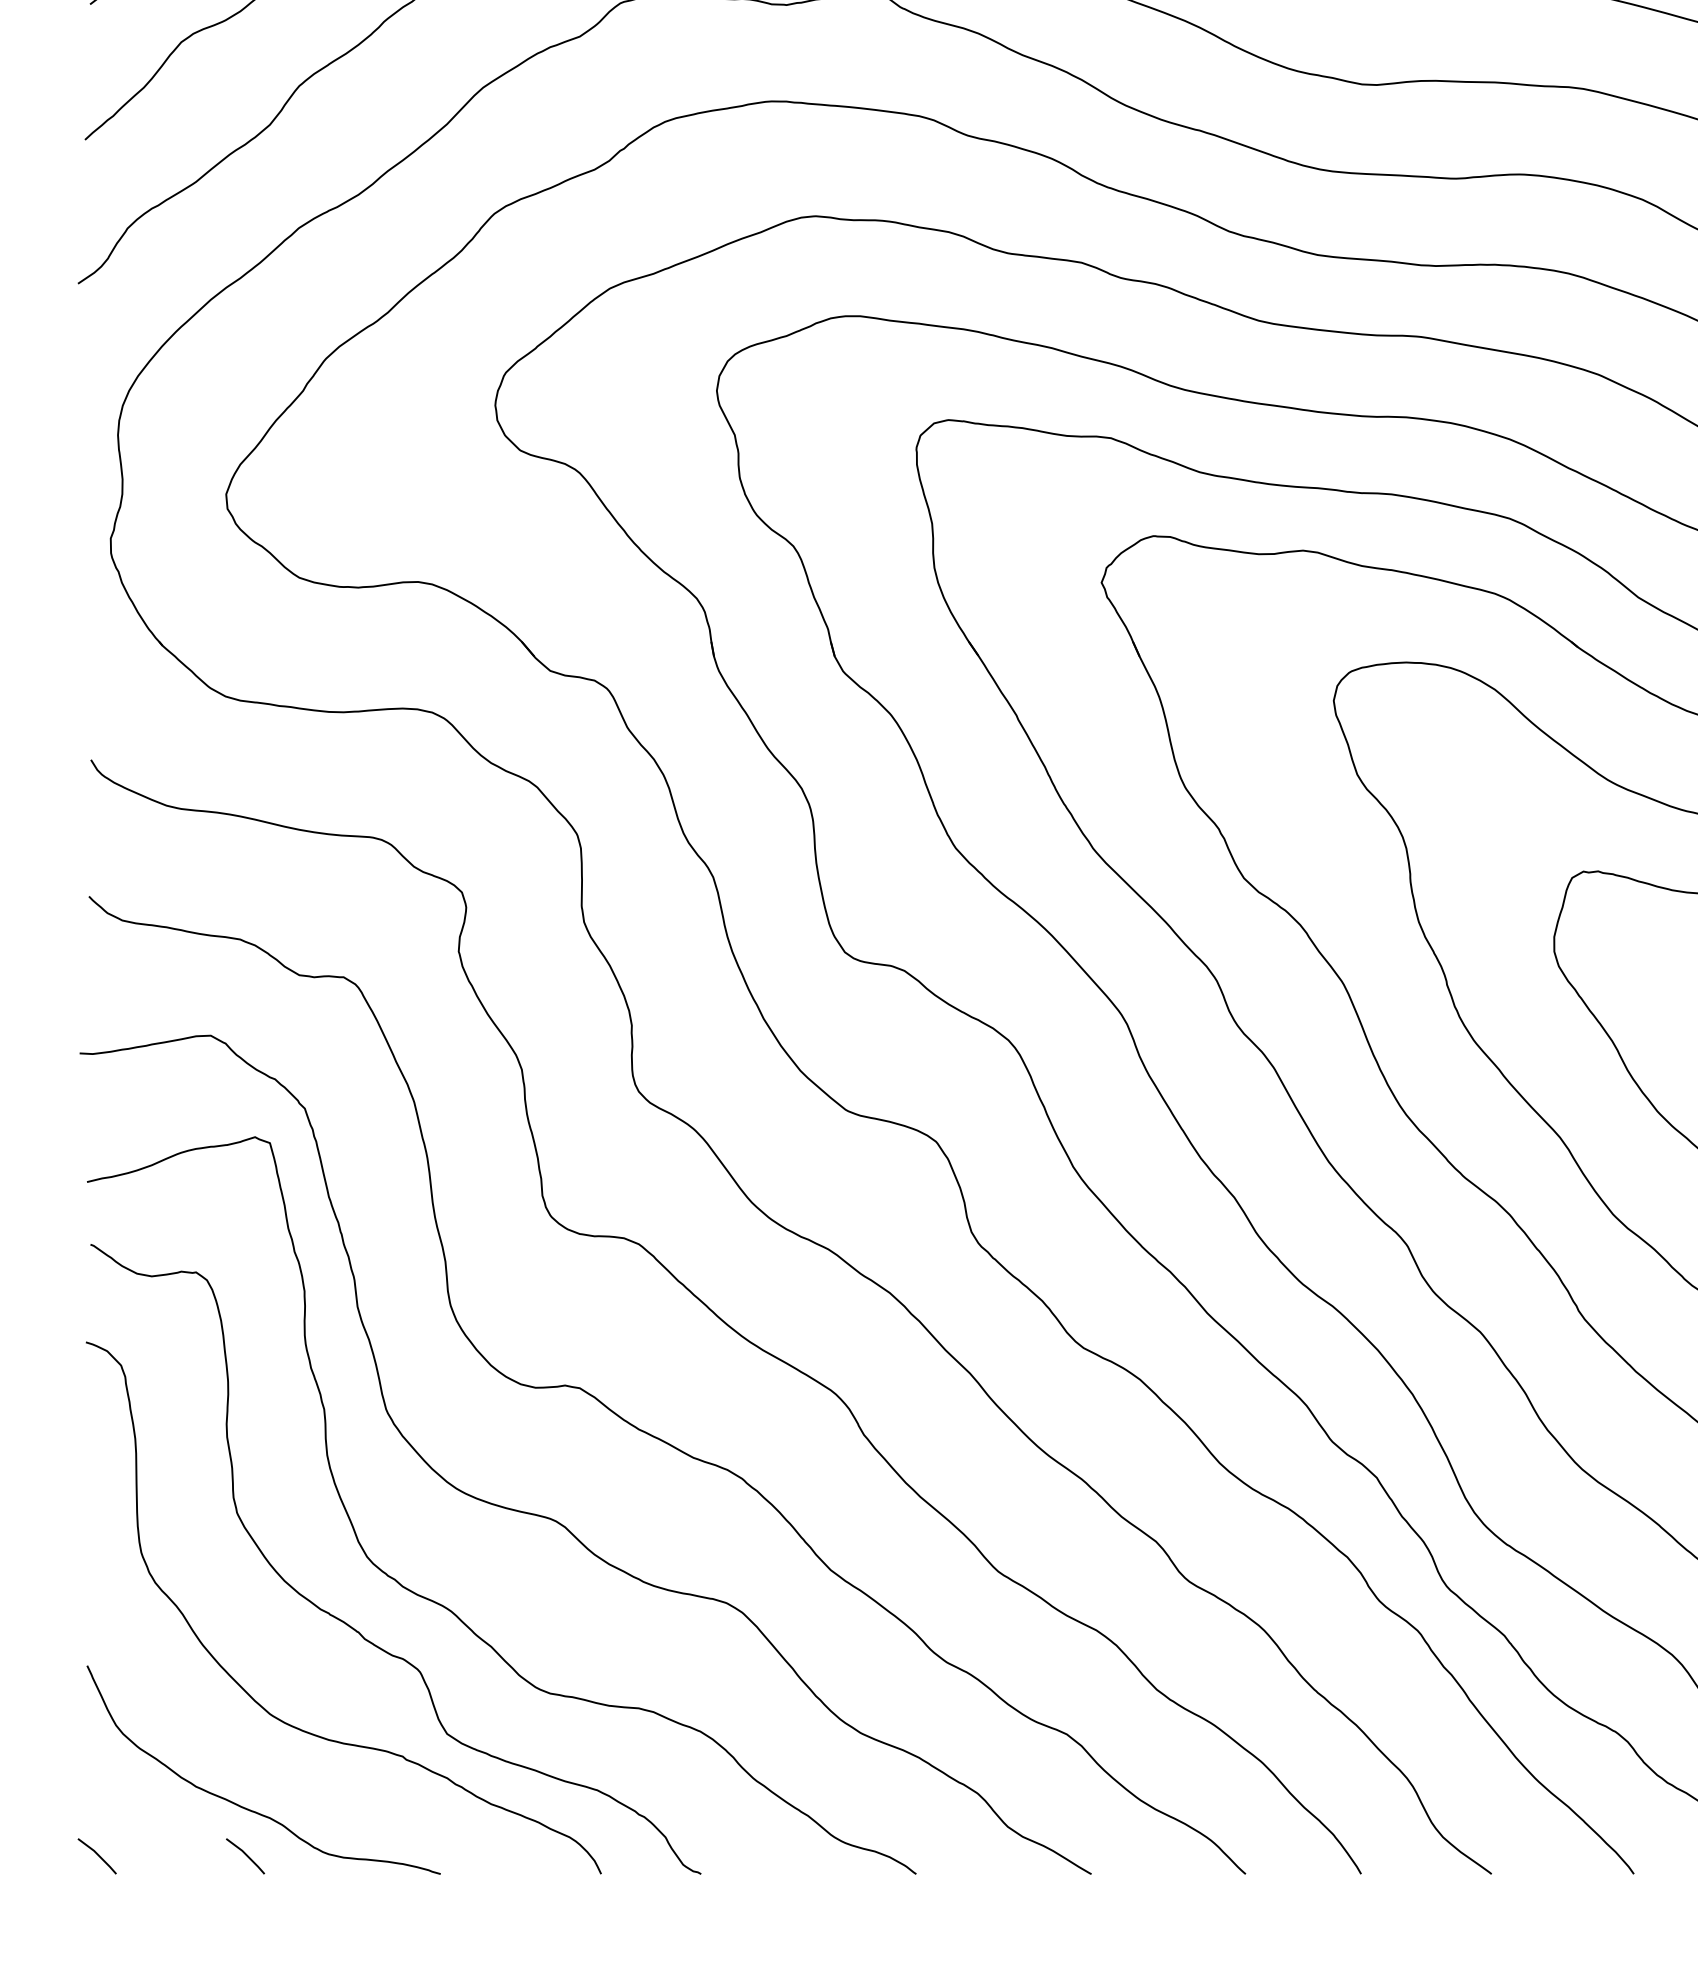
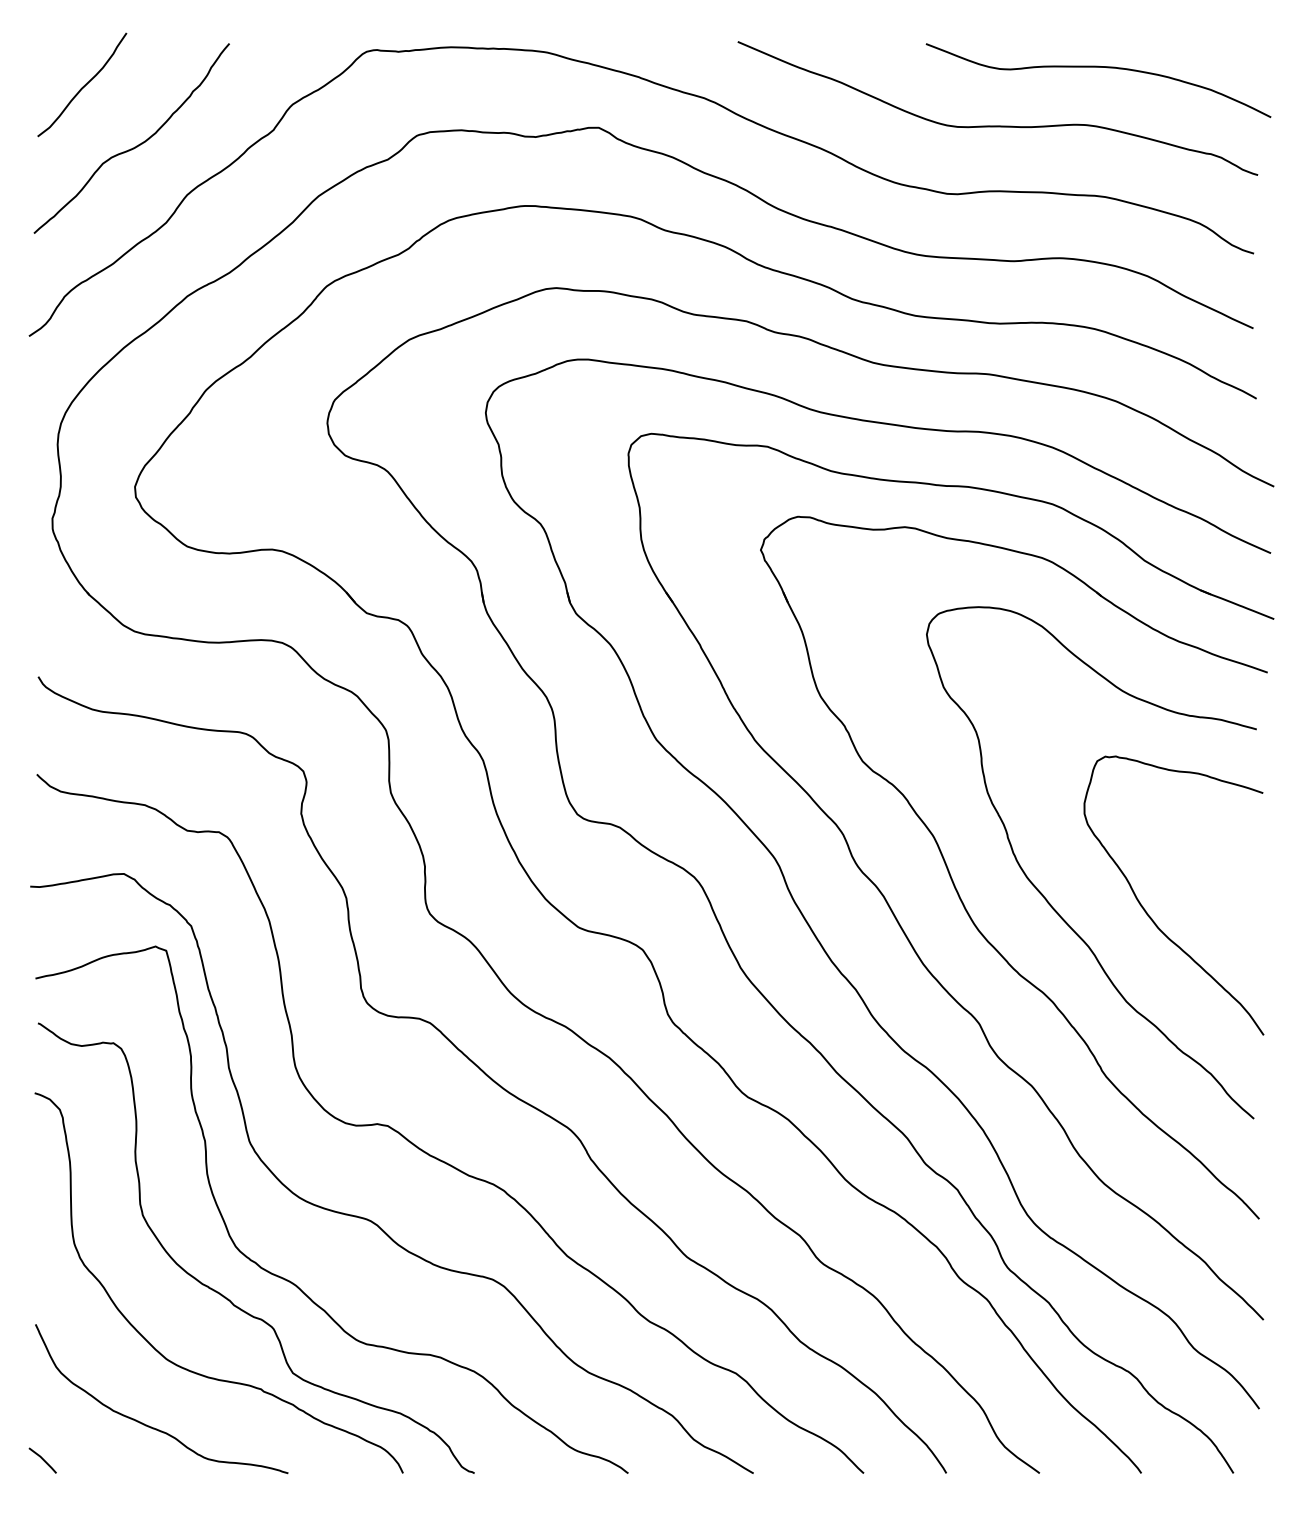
line: (245, 1856) -> (148, 1460), removed

